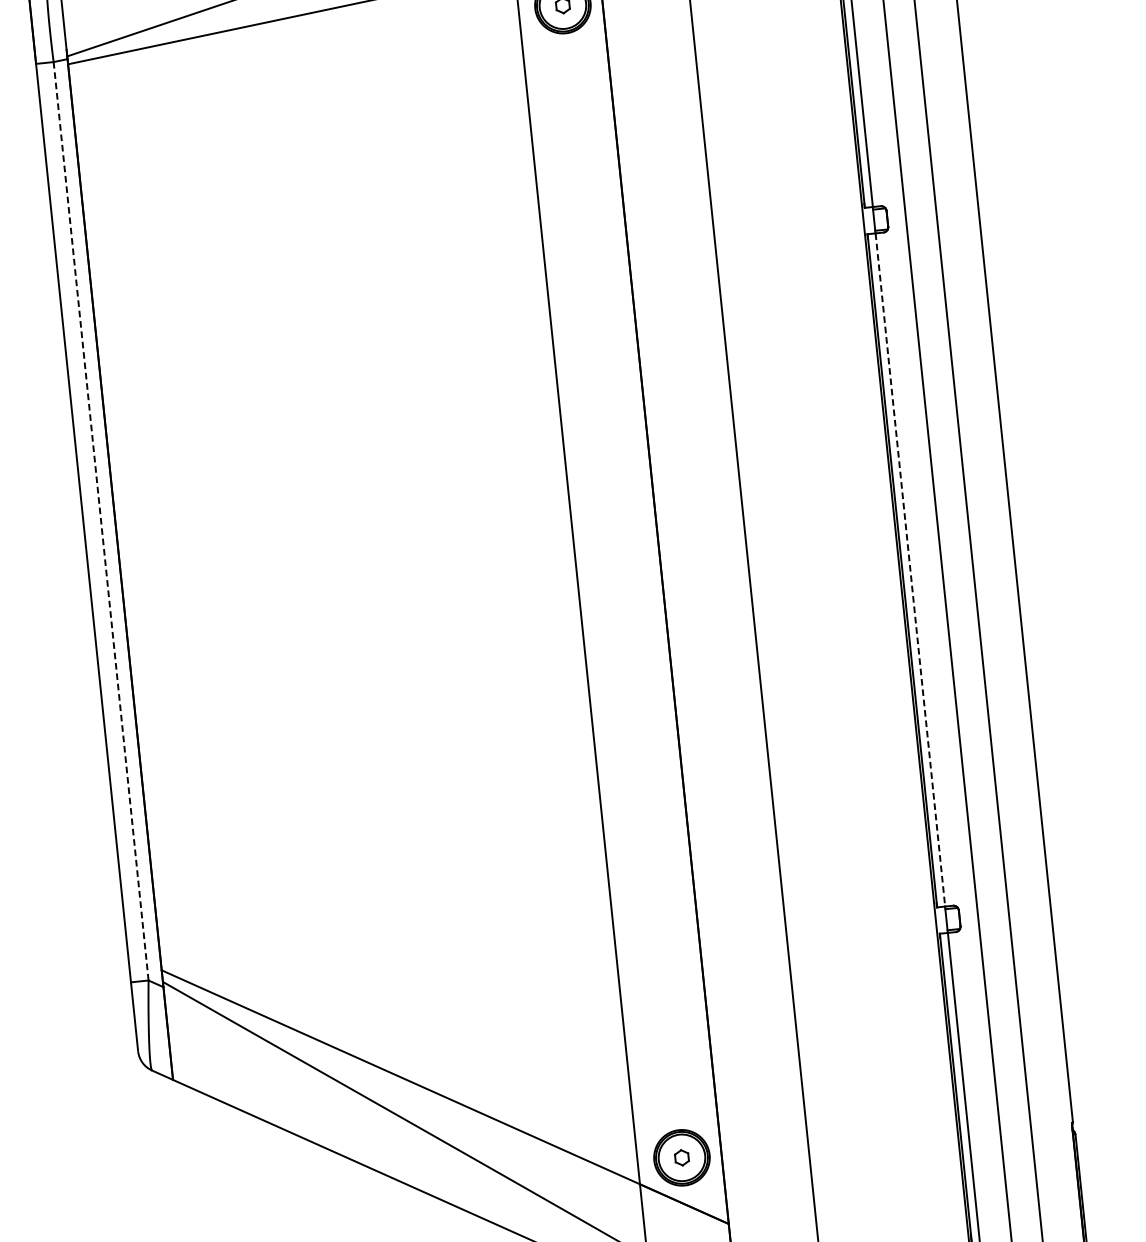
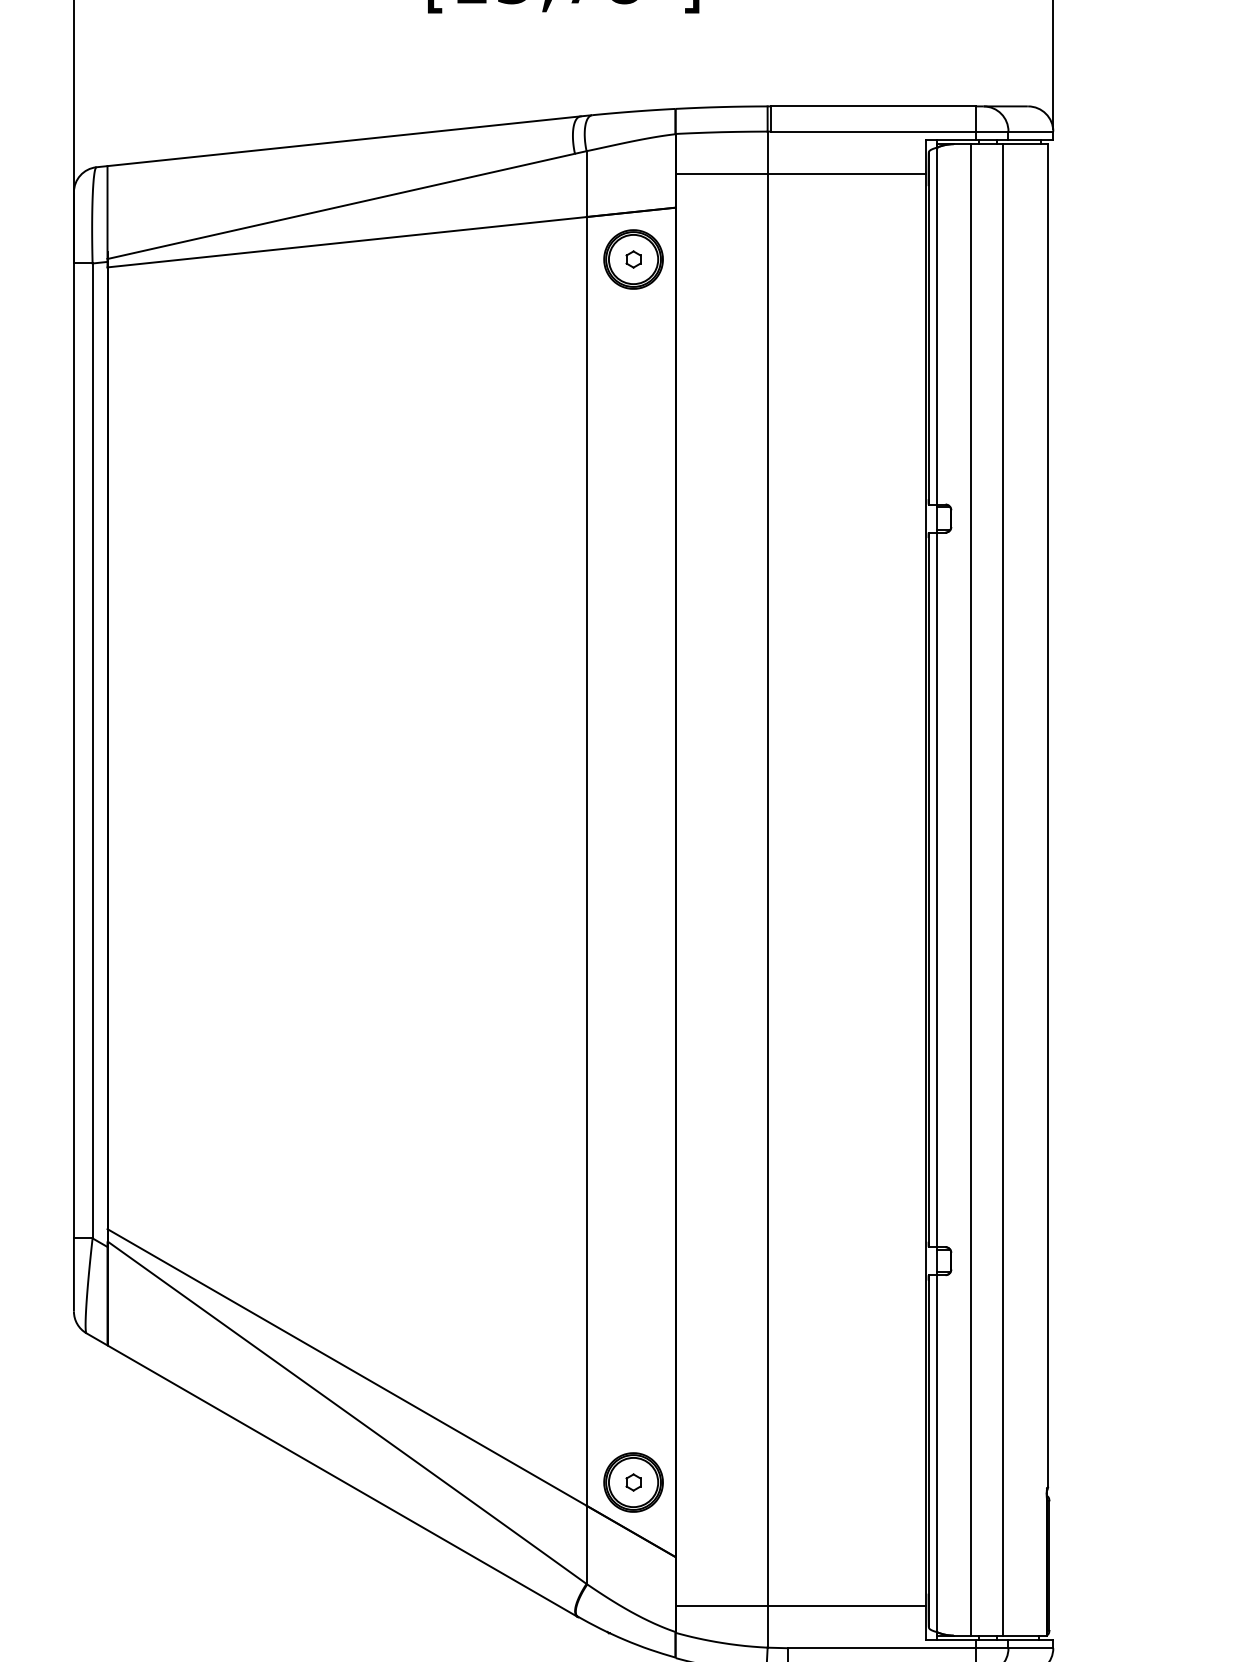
line: (100, 520) -> (92, 750), dashed -> solid
line: (910, 570) -> (937, 890), dashed -> solid

